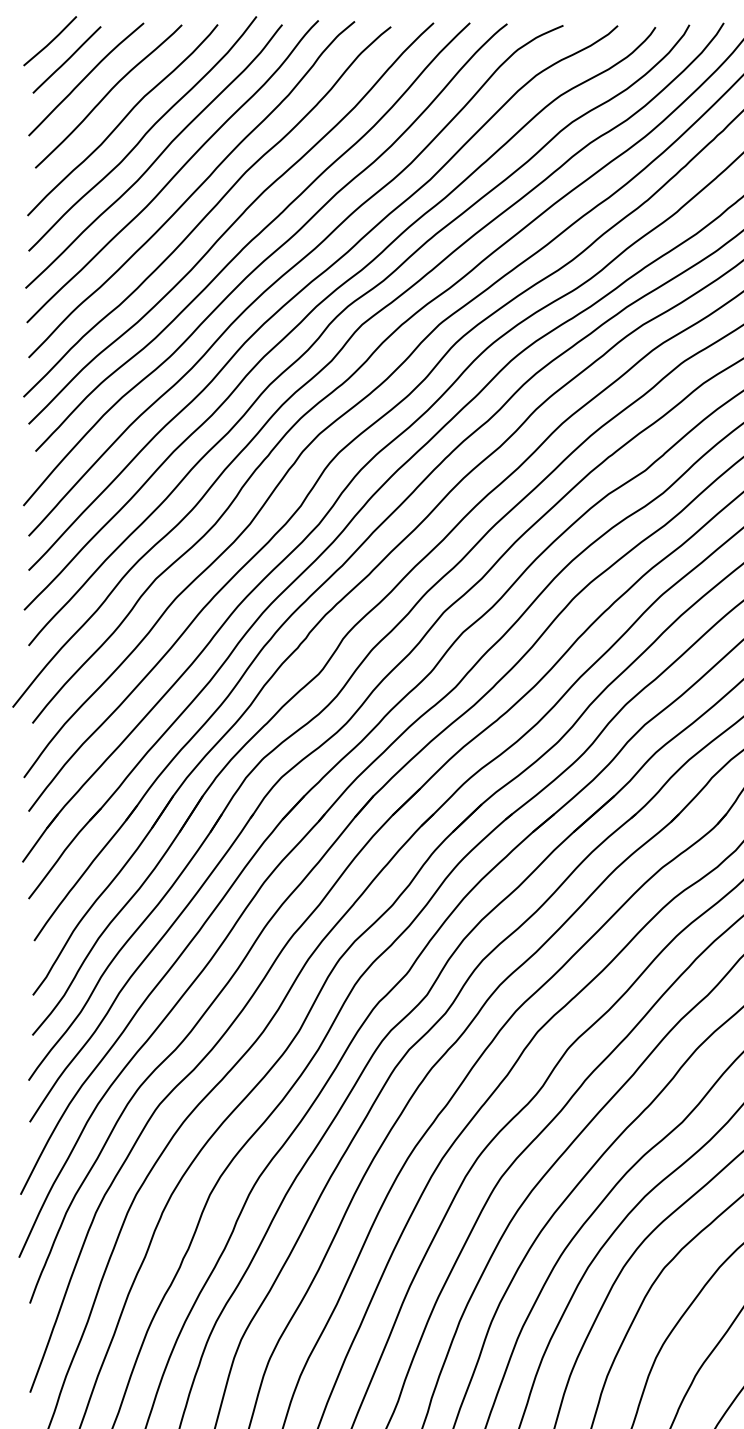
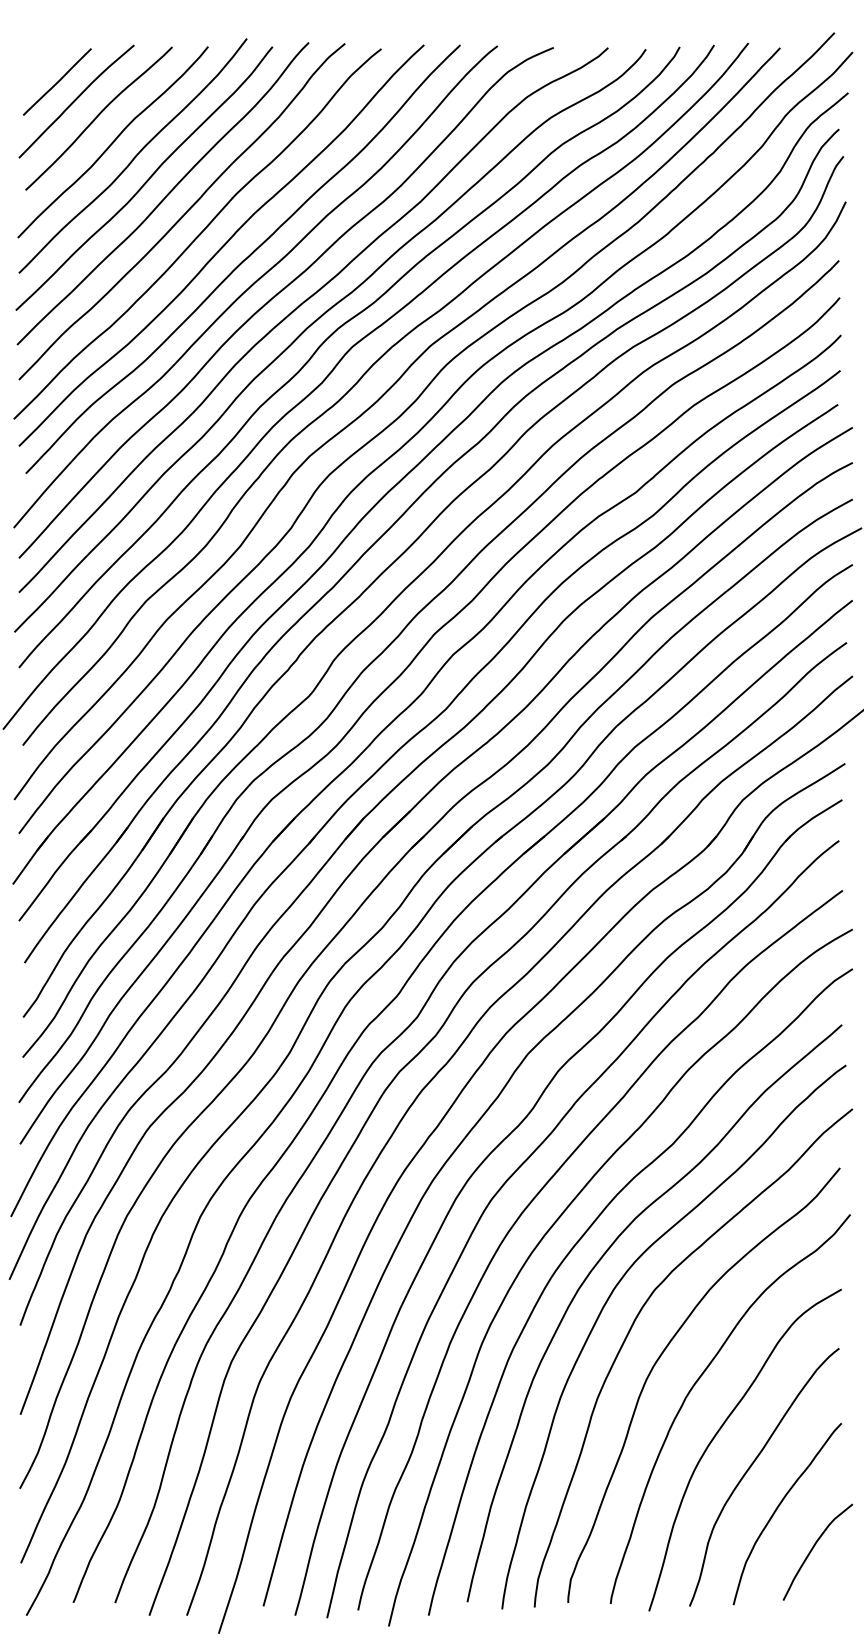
line: (50, 41) -> (40, 63), removed

